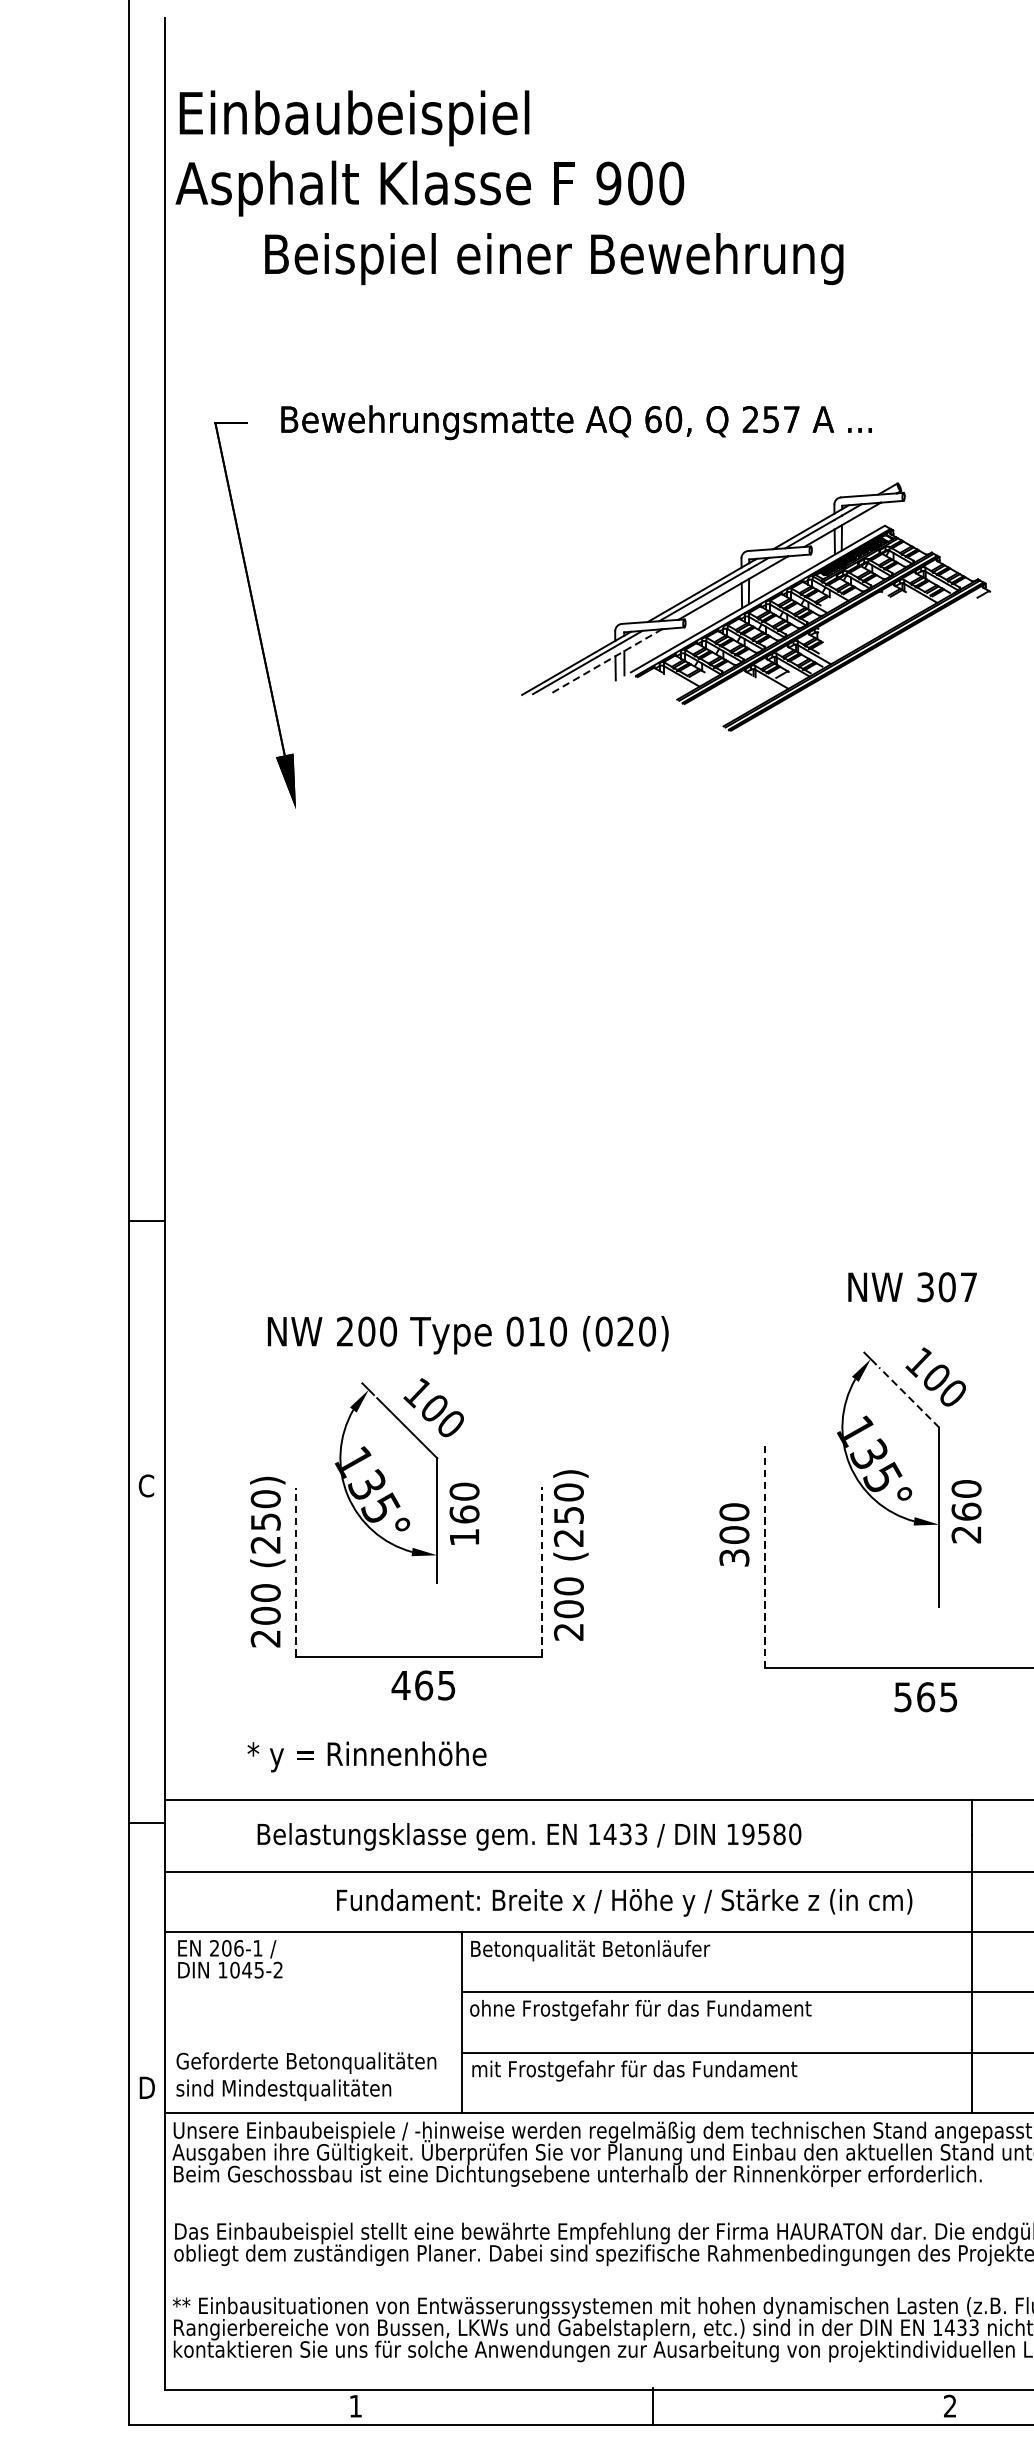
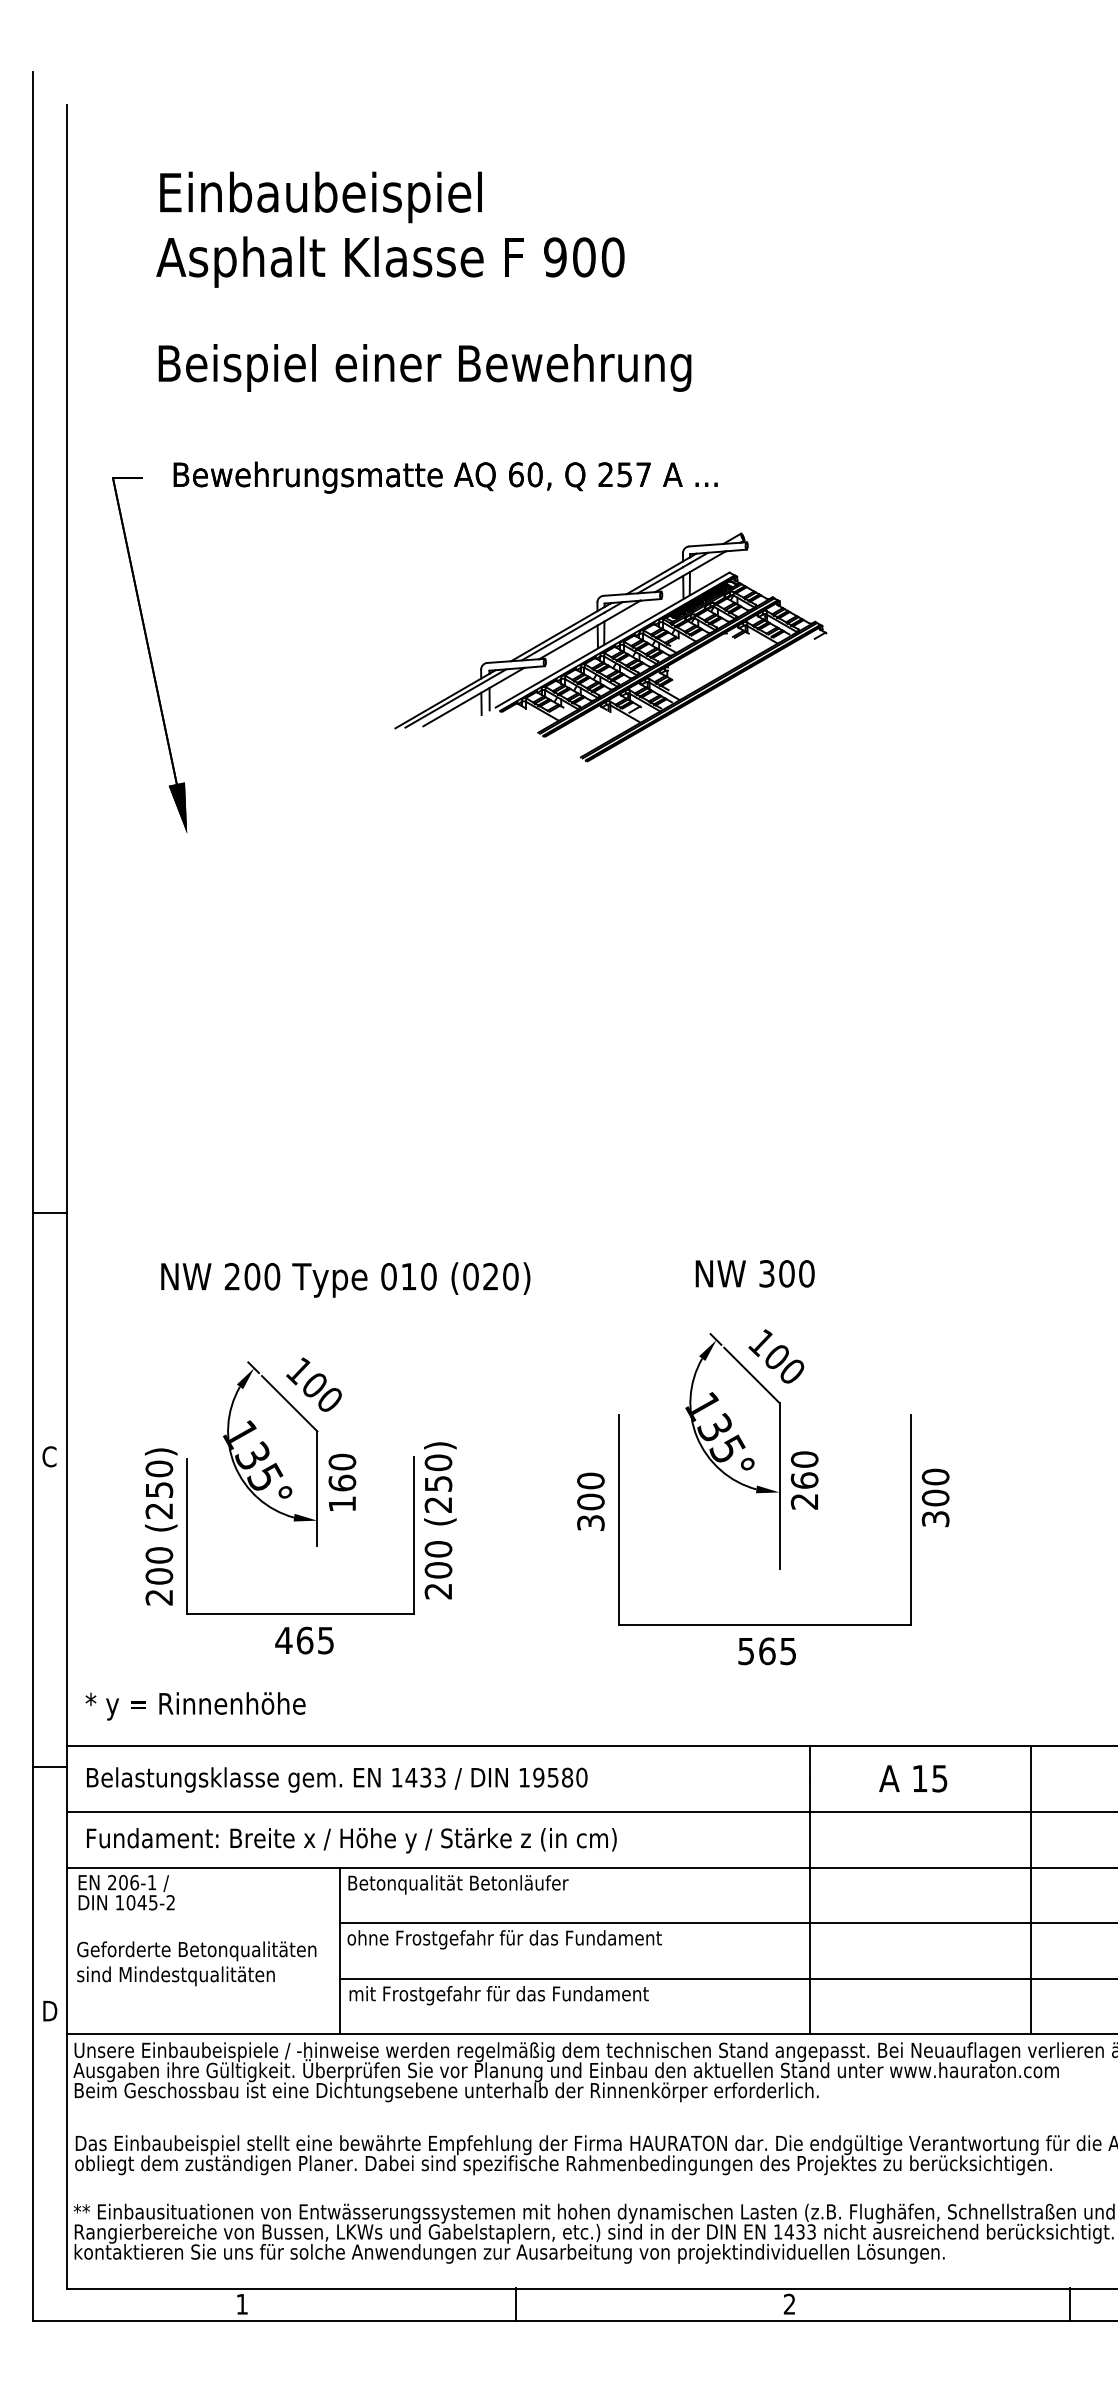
text: (429, 153) -> (390, 229), moved
text: (553, 258) -> (424, 367), moved
line: (607, 660) -> (474, 696), dashed -> solid
text: (968, 1286) -> (806, 1273), 307 -> 300
text: (467, 1334) -> (345, 1279), moved
line: (908, 1397) -> (751, 1375), dashed -> solid
line: (764, 1554) -> (618, 1519), dashed -> solid
line: (542, 1571) -> (414, 1535), dashed -> solid
line: (296, 1572) -> (187, 1536), dashed -> solid
text: (366, 1757) -> (195, 1706), moved
text: (529, 1836) -> (337, 1779), moved
text: (624, 1902) -> (351, 1840), moved
text: (306, 2076) -> (196, 1963), moved

